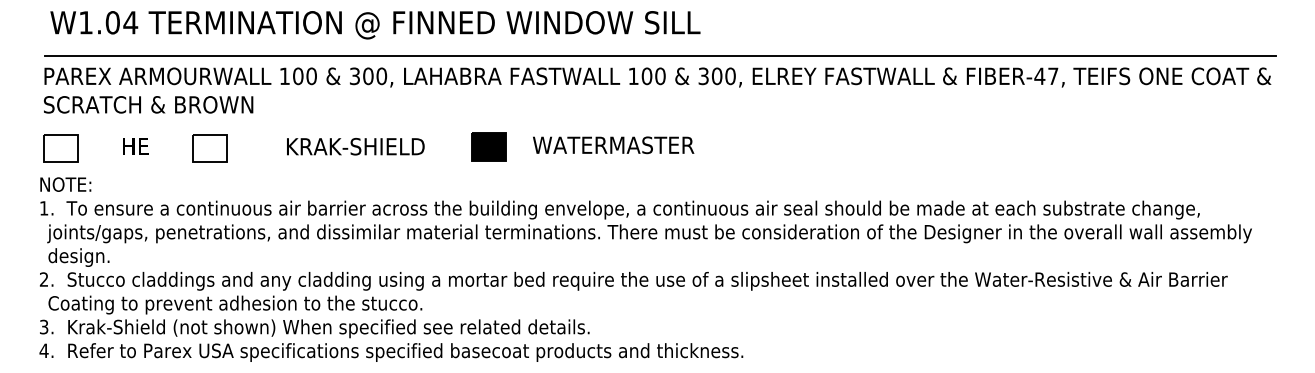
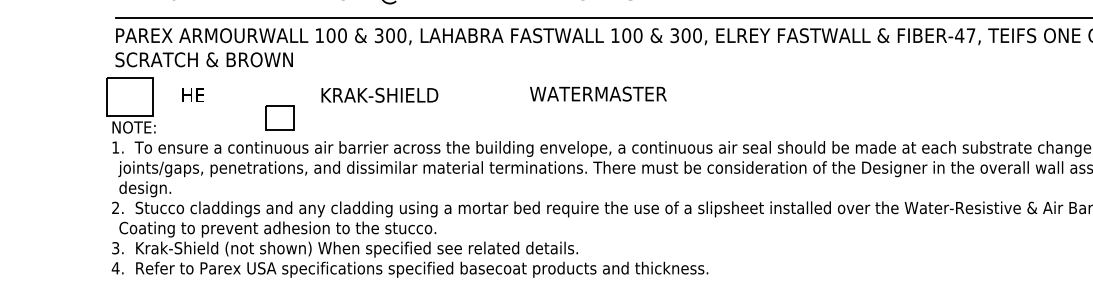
part: (488, 146) -> (492, 95), removed
part: (60, 148) -> (129, 96), size x1.6
part: (209, 148) -> (279, 118), moved

